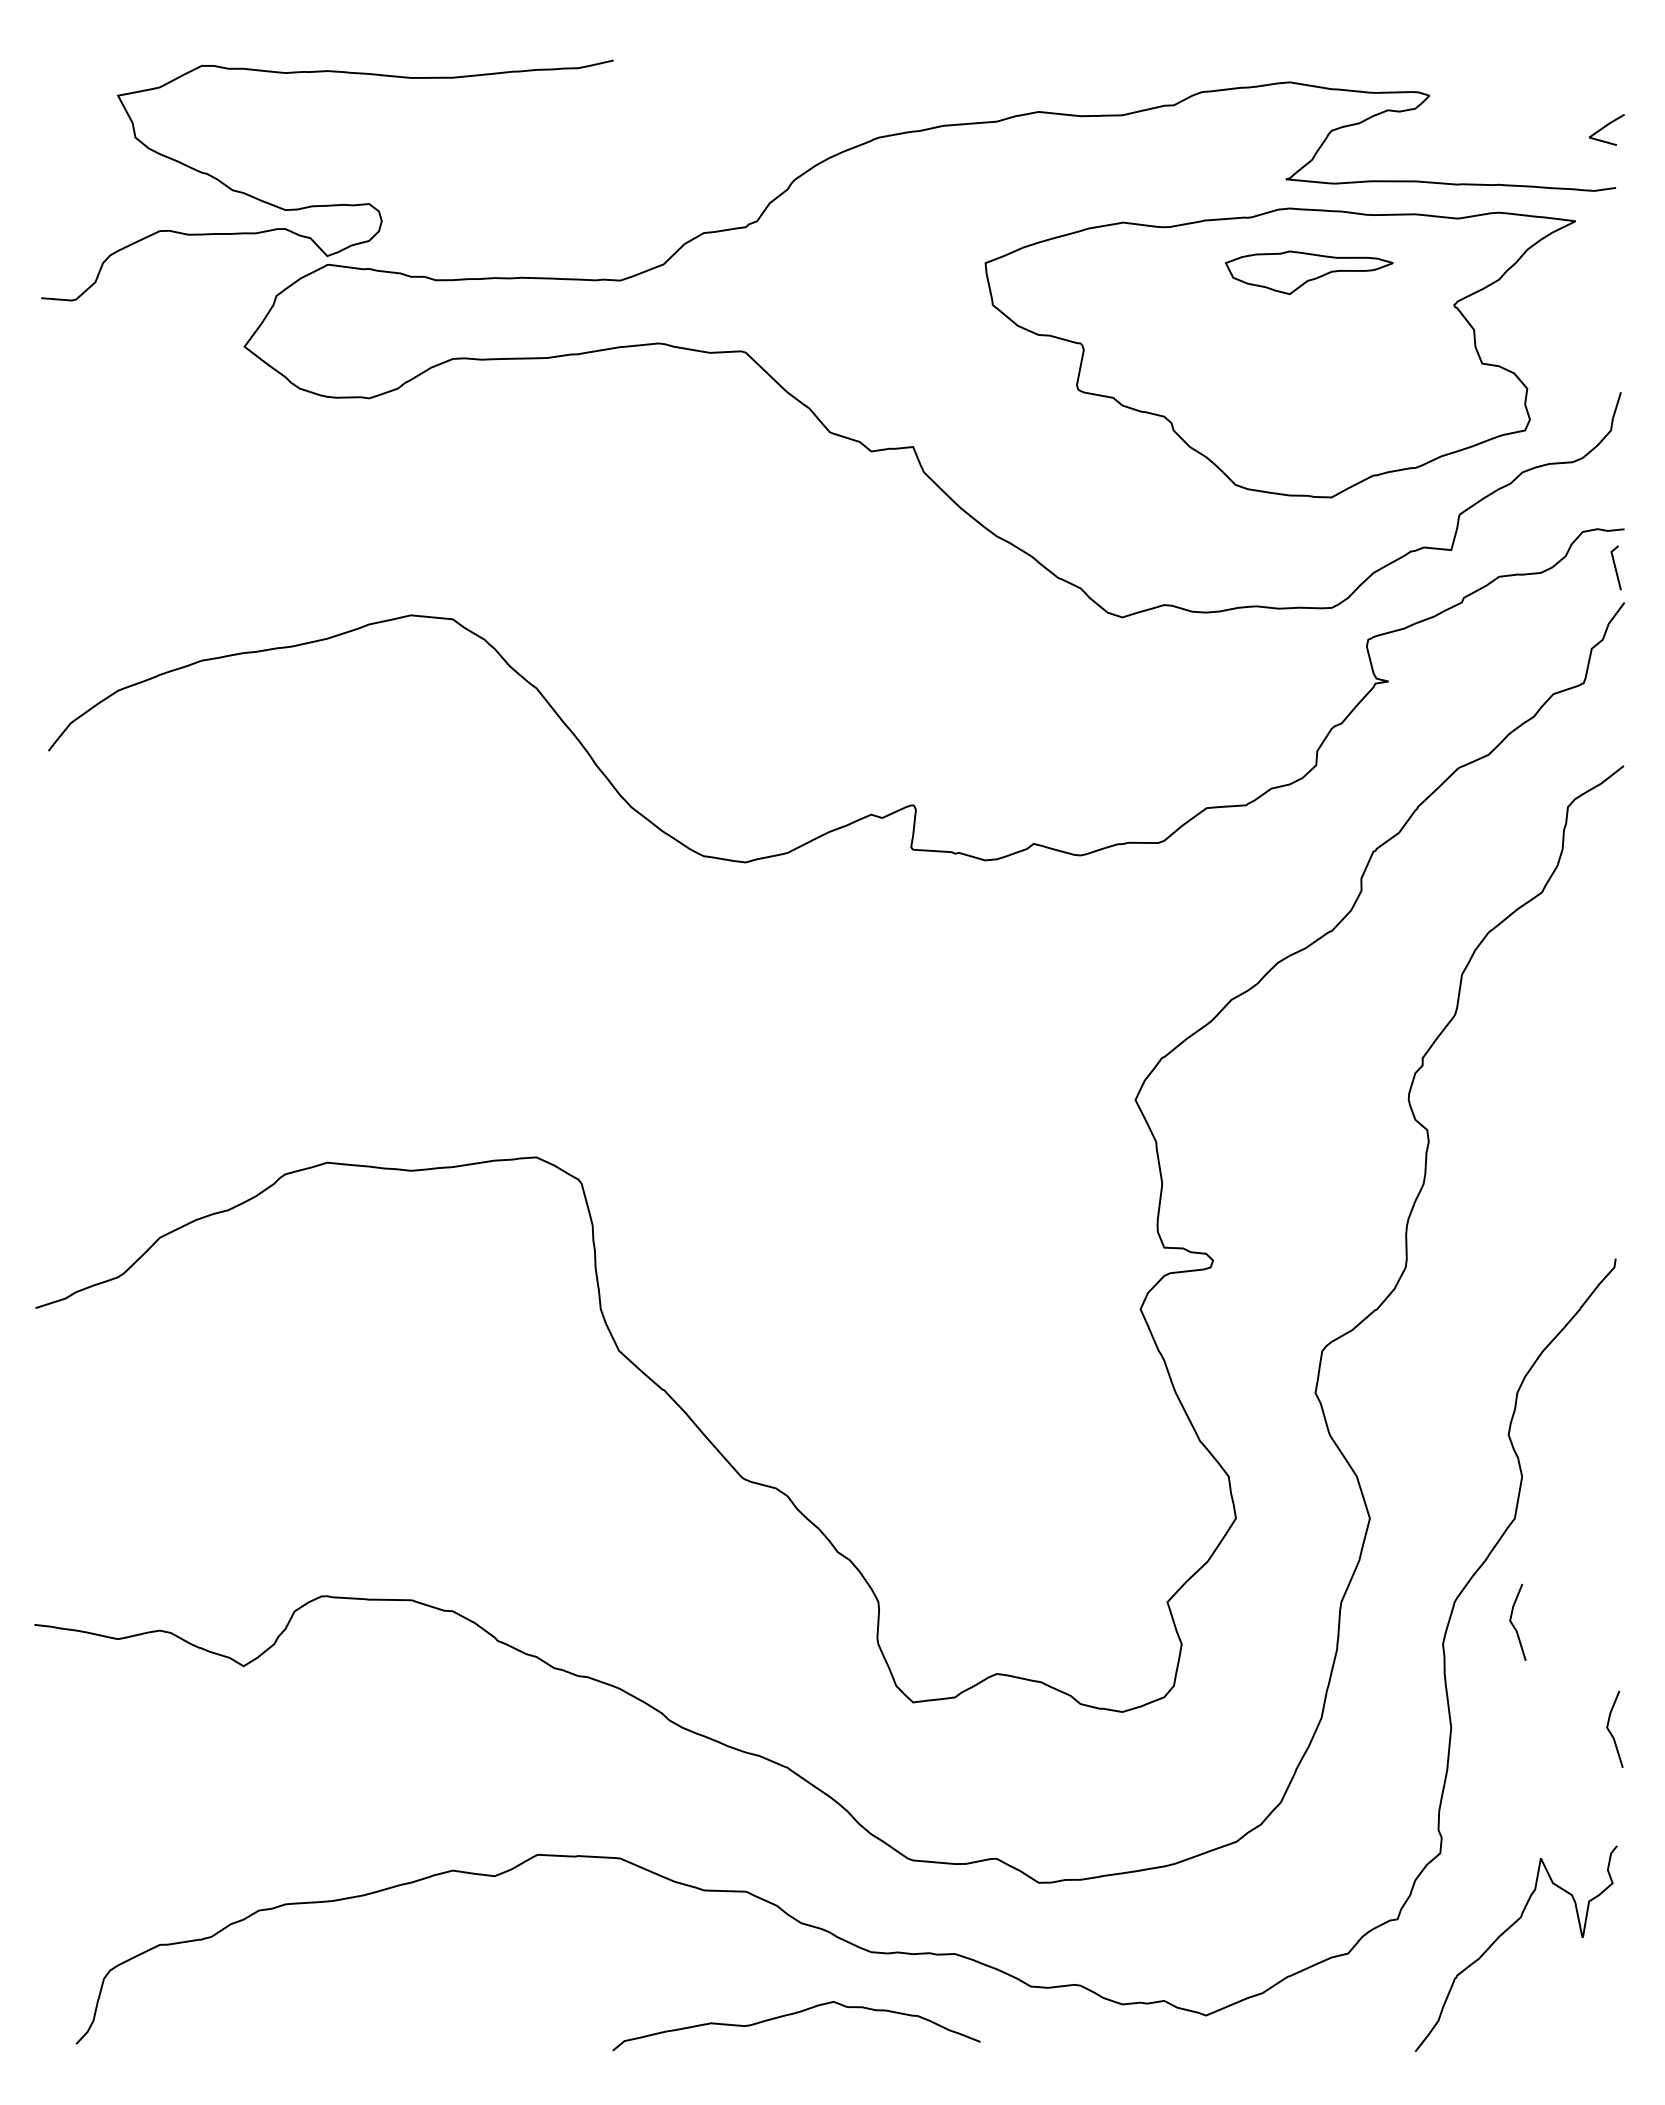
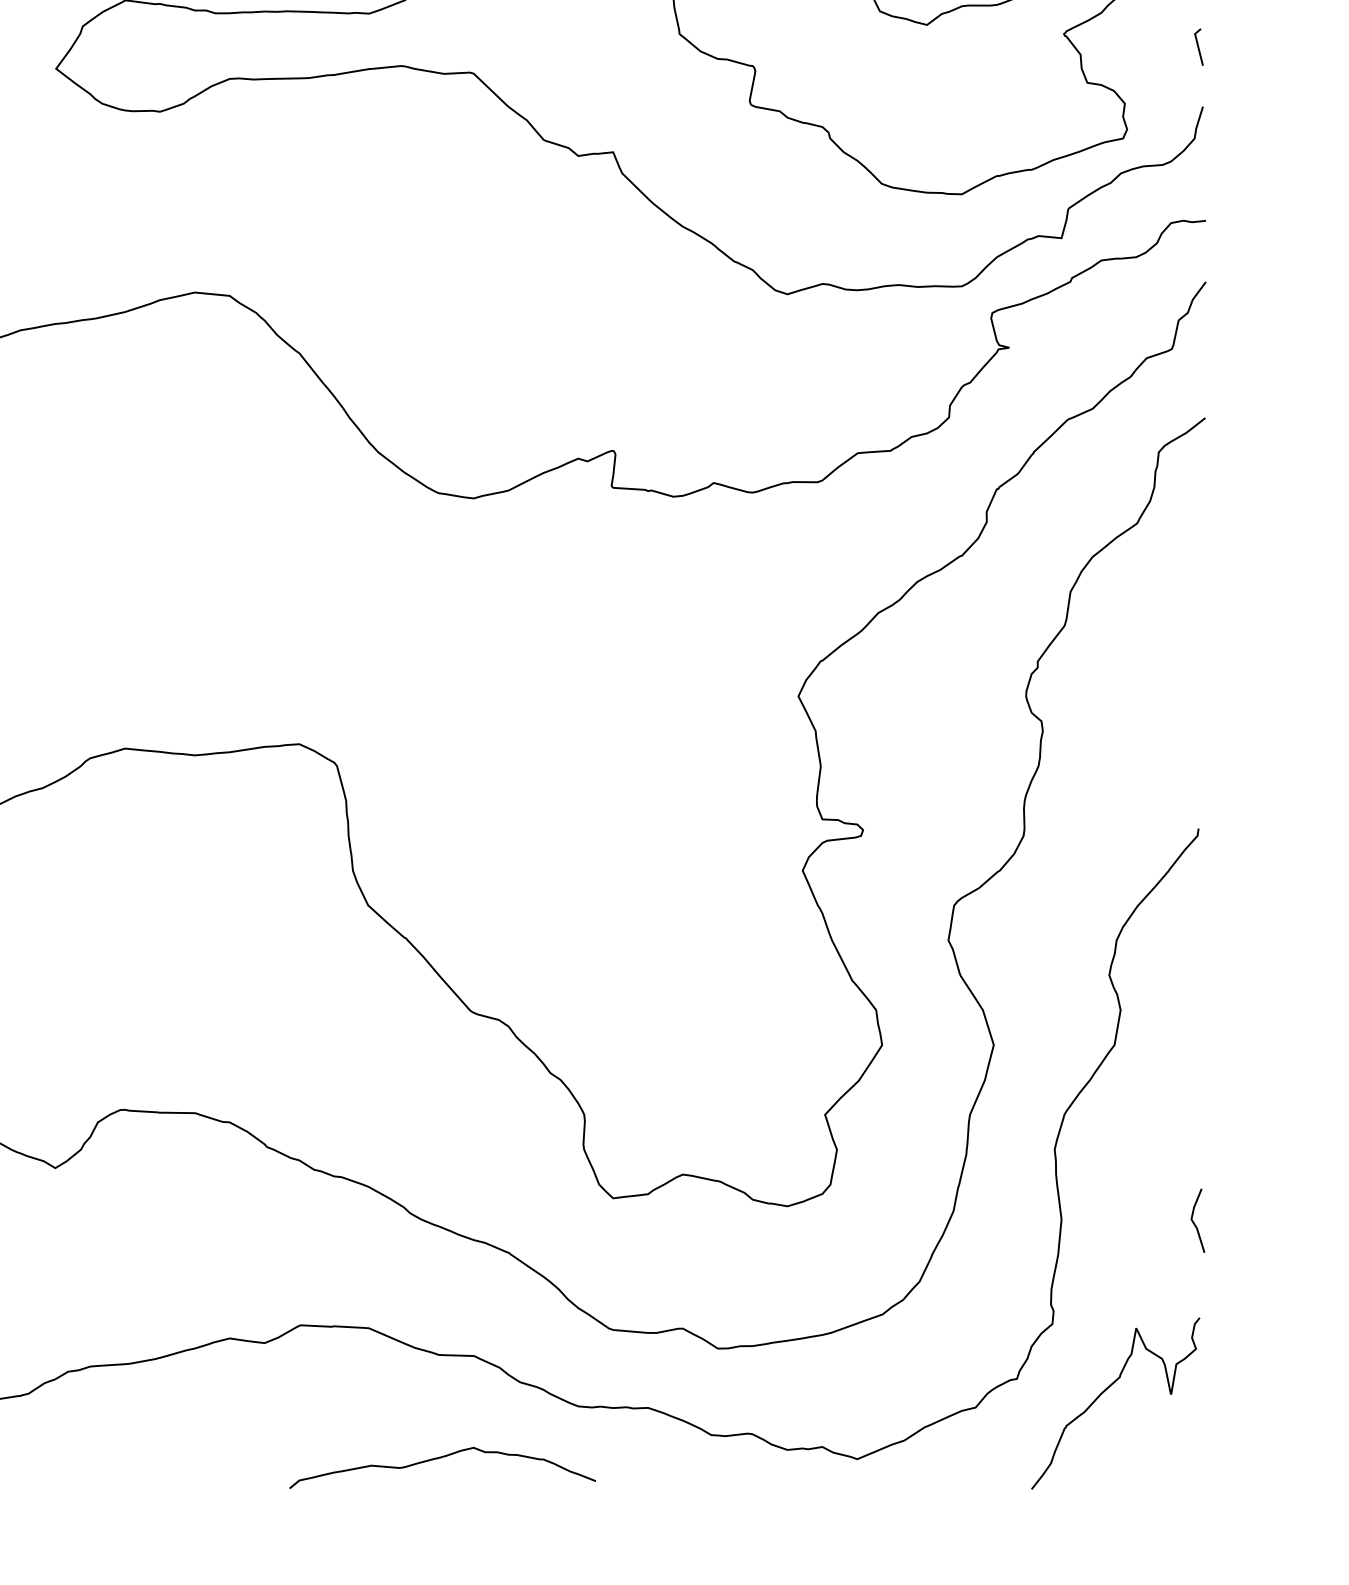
line: (1615, 567) -> (1198, 46), moved
line: (1513, 1624) -> (1113, 1133), removed
curve: (794, 2014) -> (441, 1458), moved

